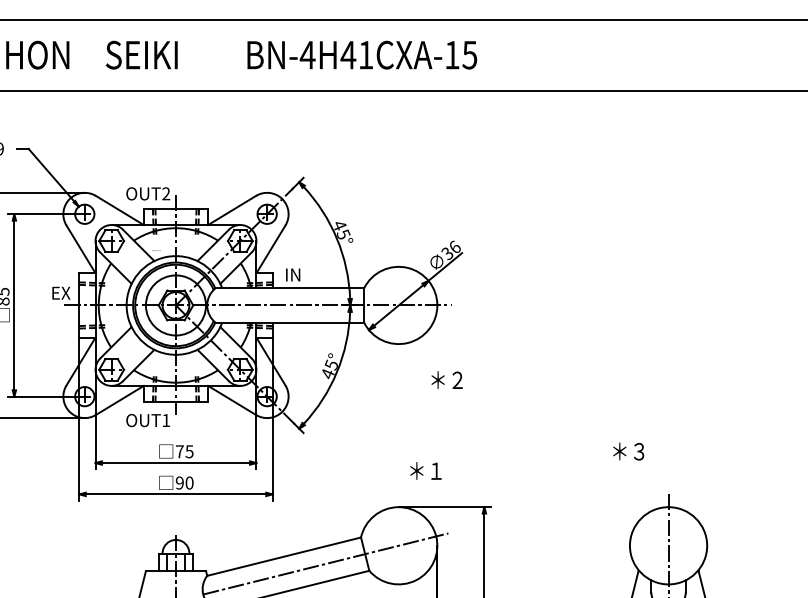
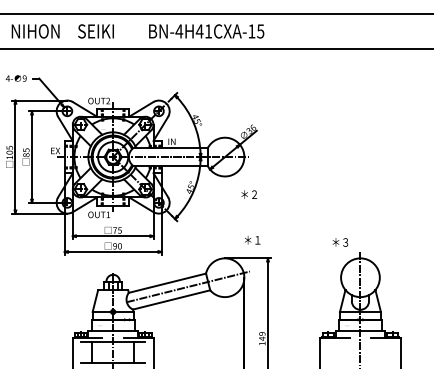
text: (628, 451) -> (340, 242), moved
text: (425, 471) -> (252, 240), moved

